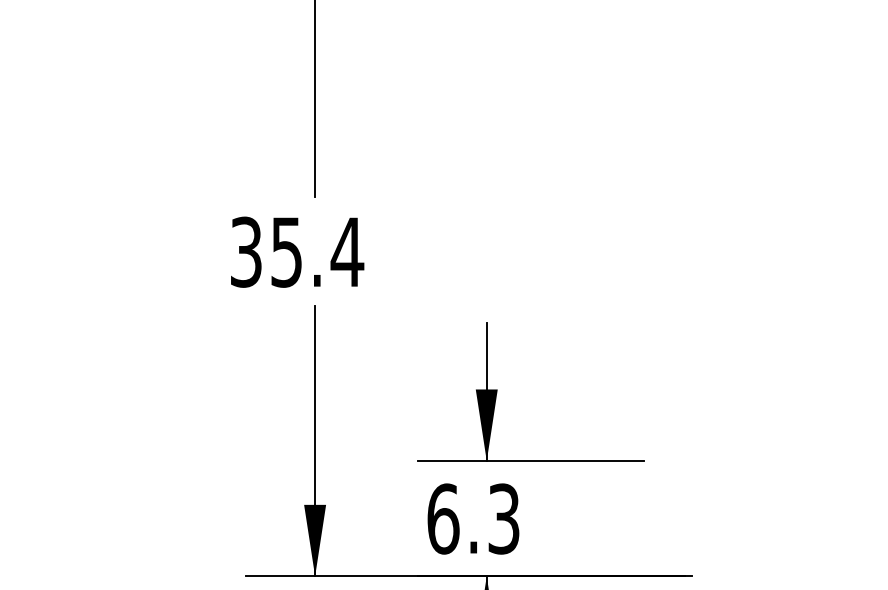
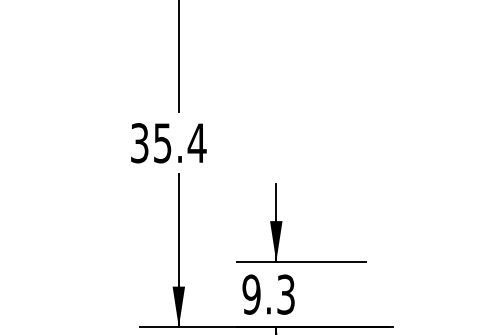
text: (443, 518) -> (251, 294), 6.3 -> 9.3

